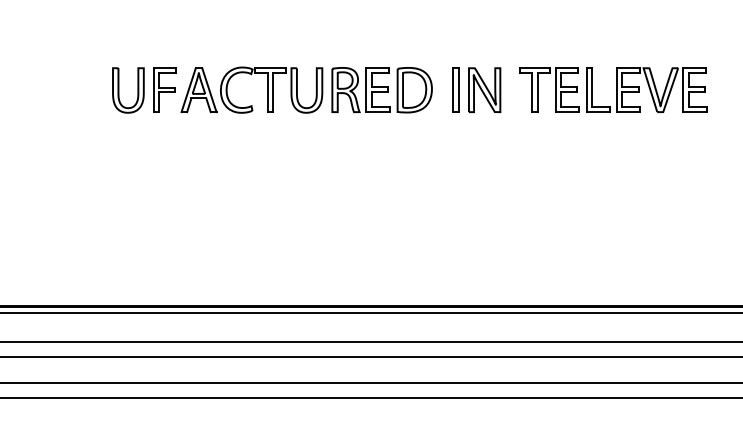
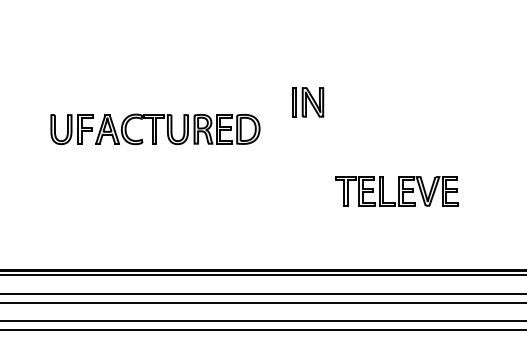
part: (272, 90) -> (155, 129), moved
part: (477, 90) -> (308, 102), moved
part: (612, 90) -> (396, 191), moved

